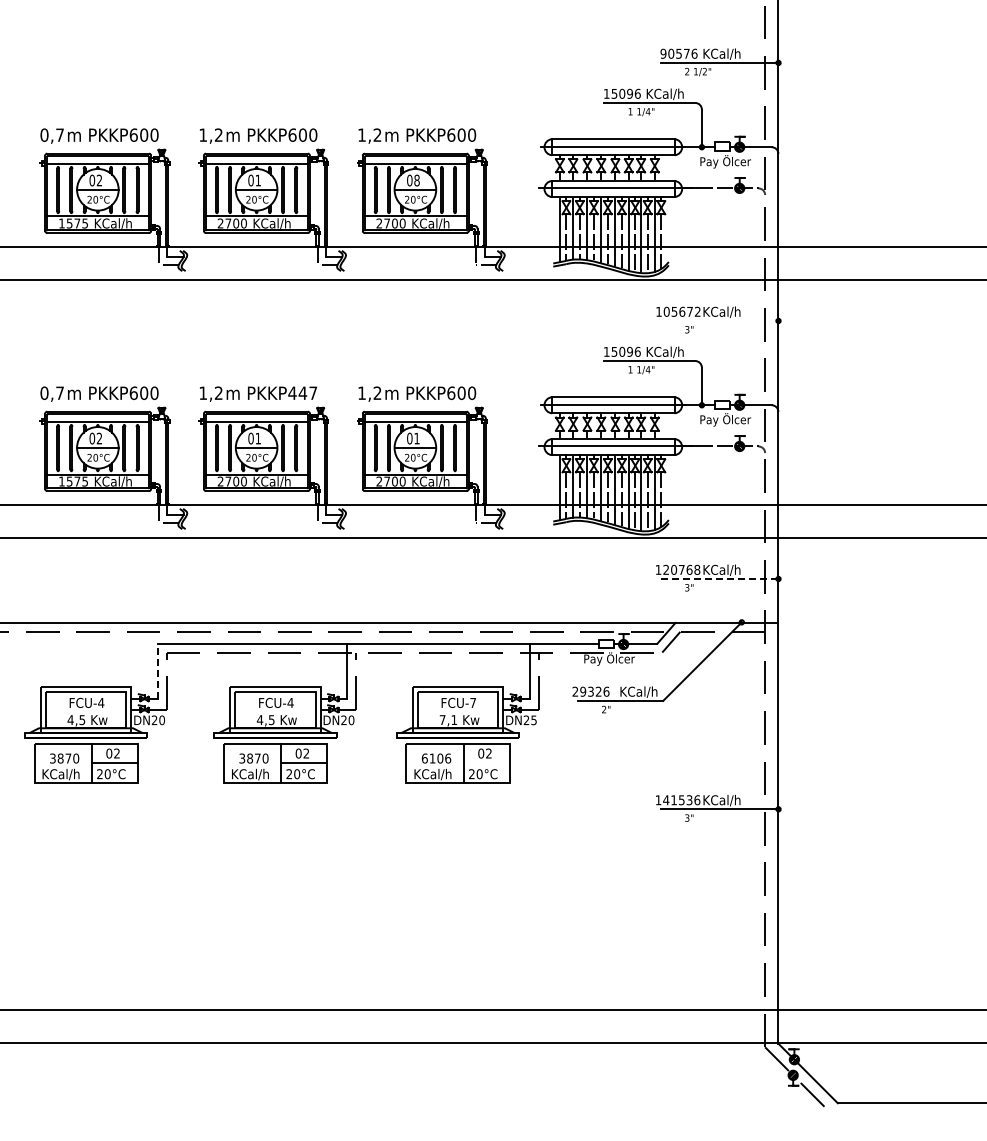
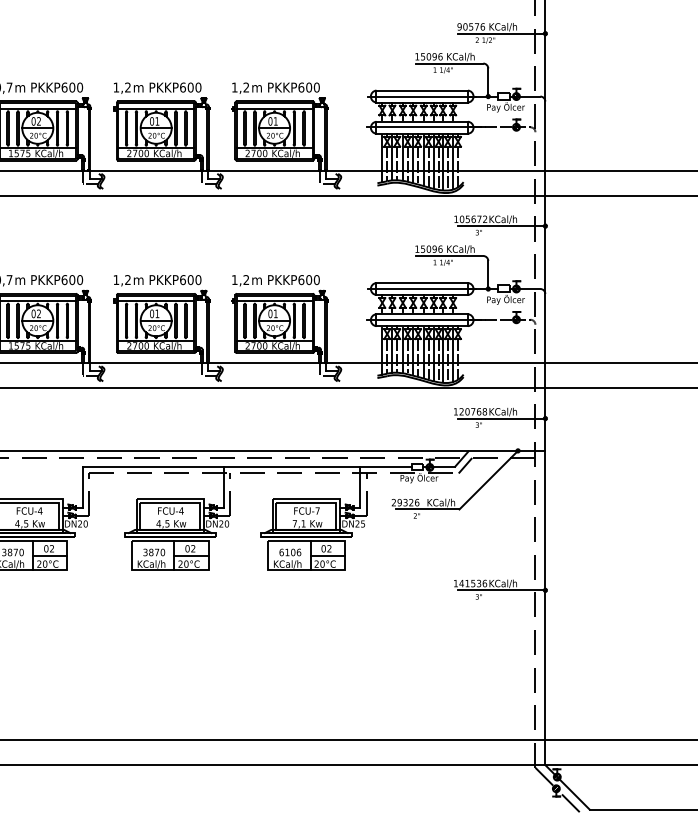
text: (416, 180) -> (275, 121), 08 -> 01
line: (719, 320) -> (501, 225), added
text: (302, 393) -> (190, 280), PKKP447 -> PKKP600
line: (719, 579) -> (501, 418), dashed -> solid
line: (157, 671) -> (82, 487), dashed -> solid
line: (486, 763) -> (327, 556), added

